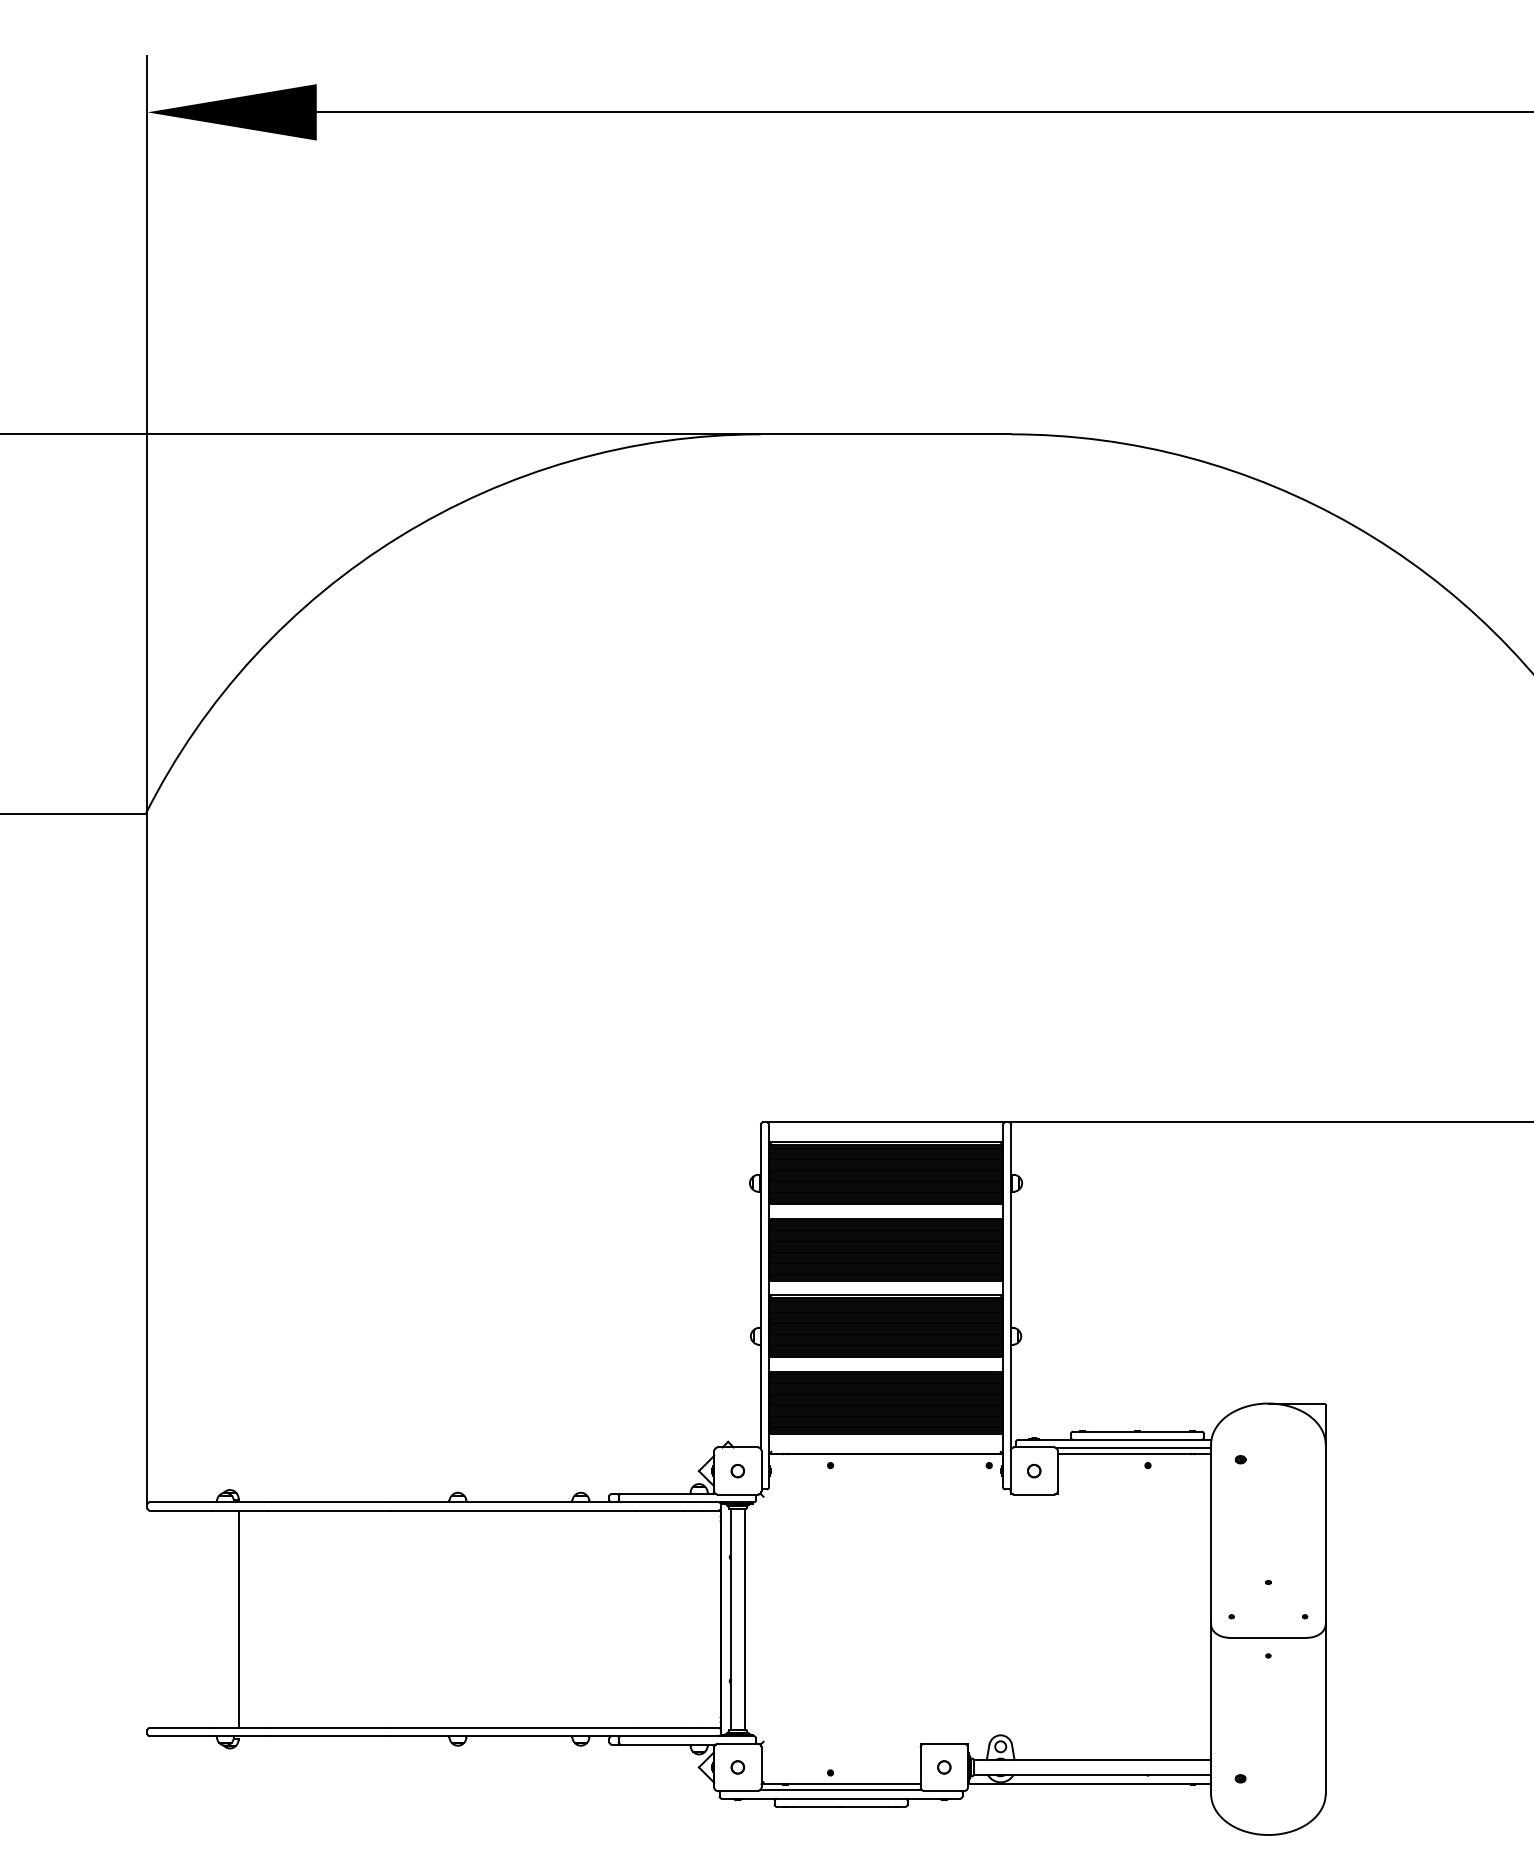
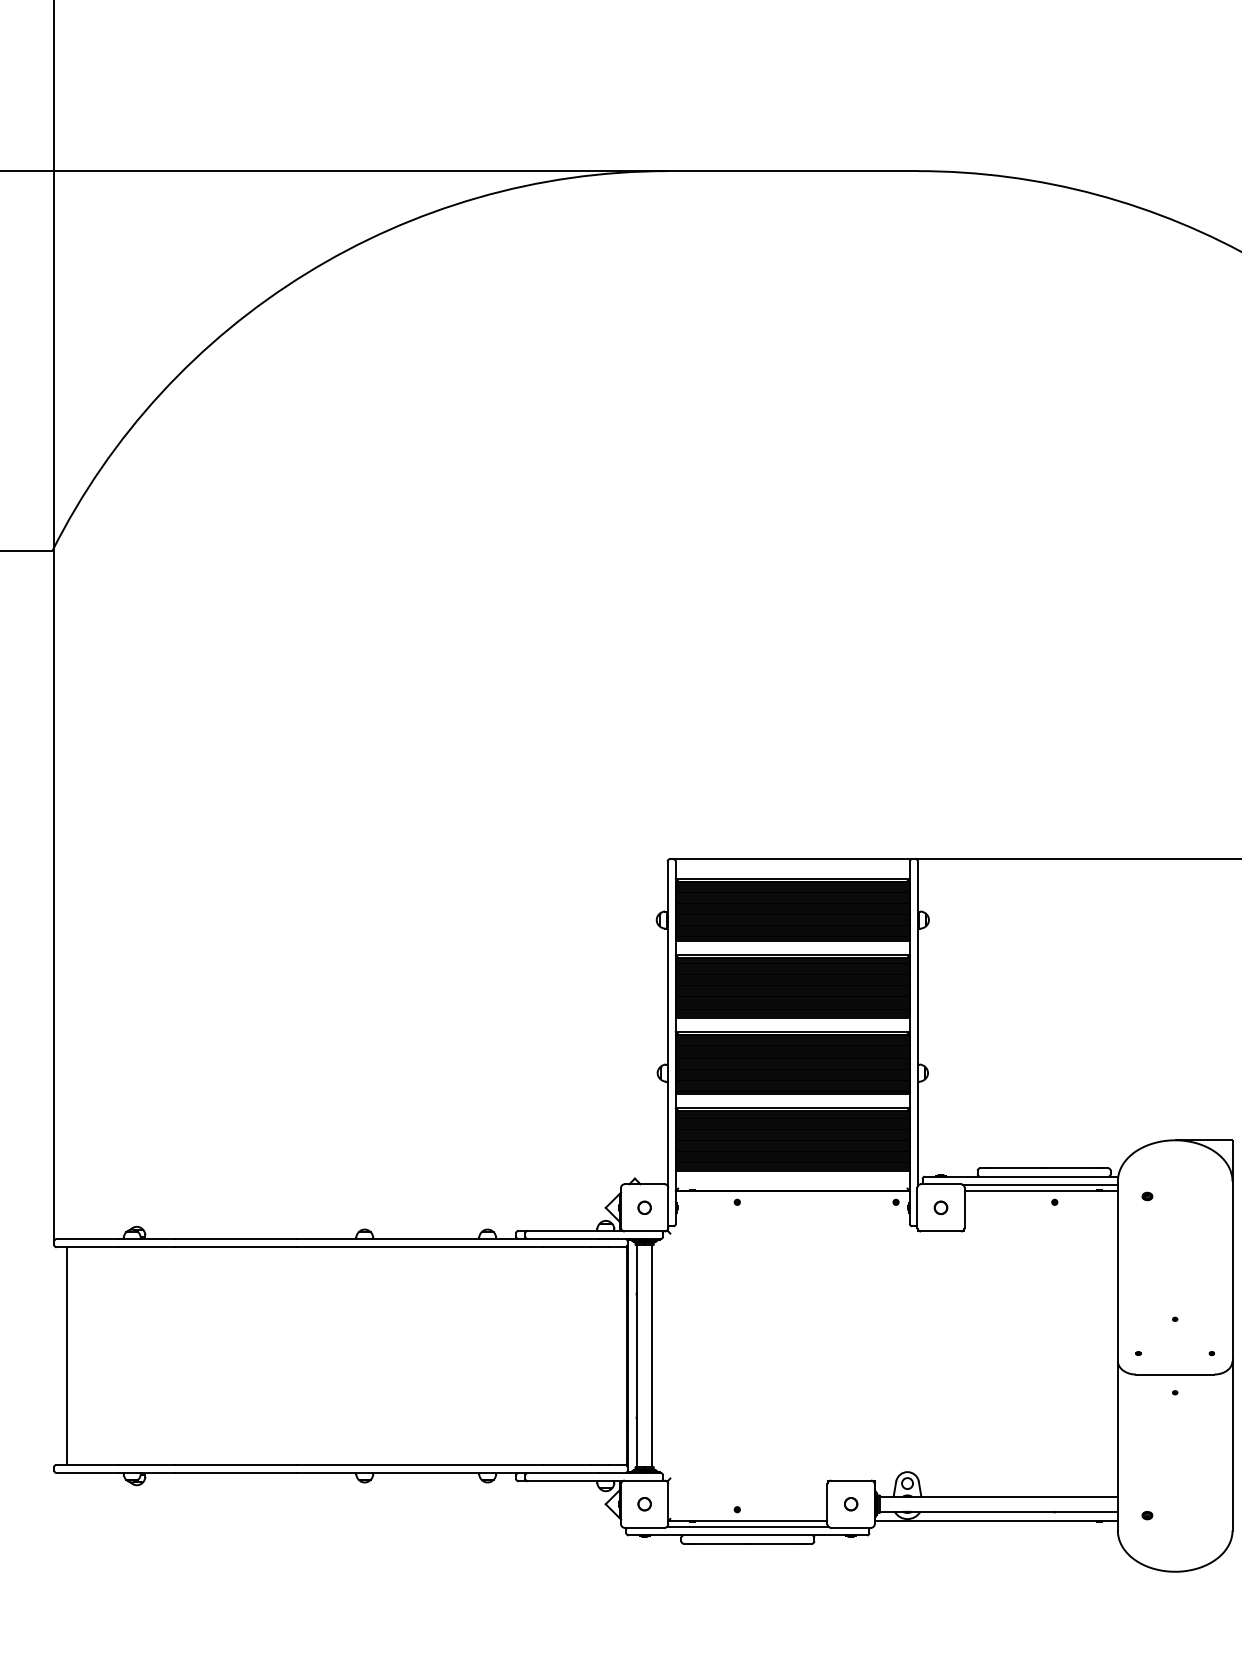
line: (238, 1618) -> (67, 1355), moved

